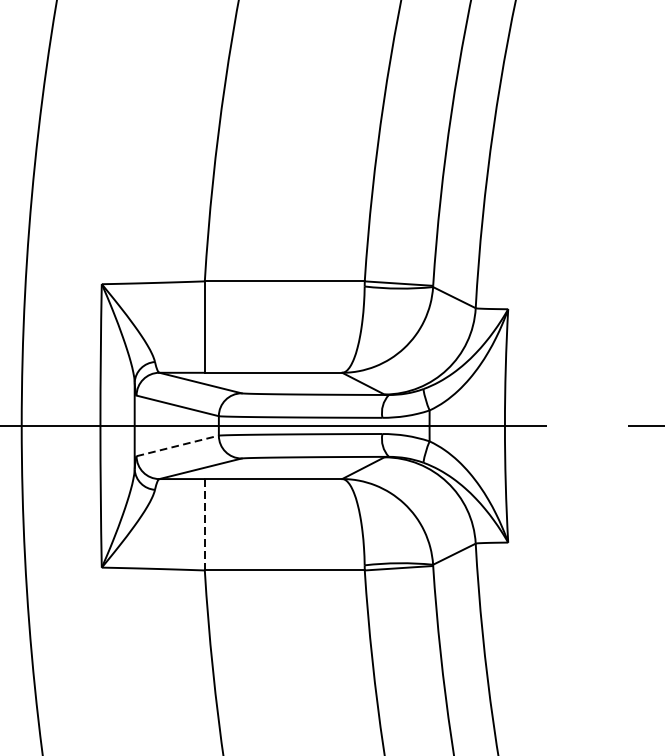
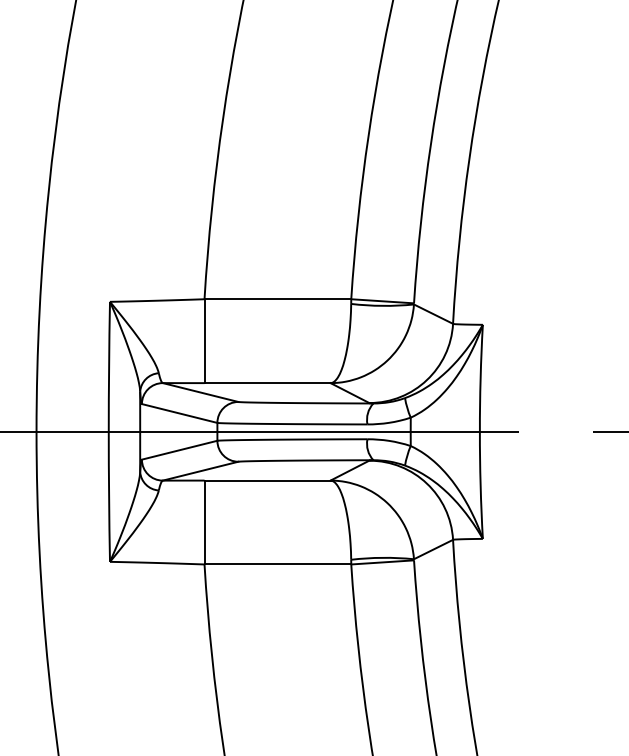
line: (177, 446) -> (179, 450), dashed -> solid
line: (204, 524) -> (204, 522), dashed -> solid

